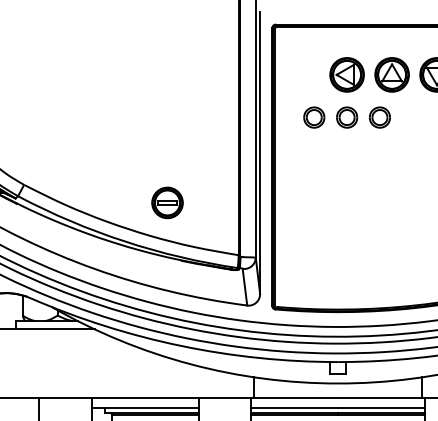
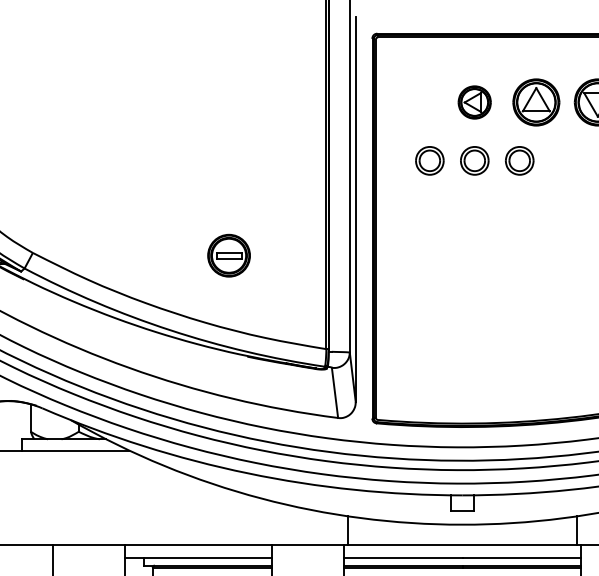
part: (346, 74) -> (473, 101), size x0.7
part: (167, 202) -> (229, 255), moved

